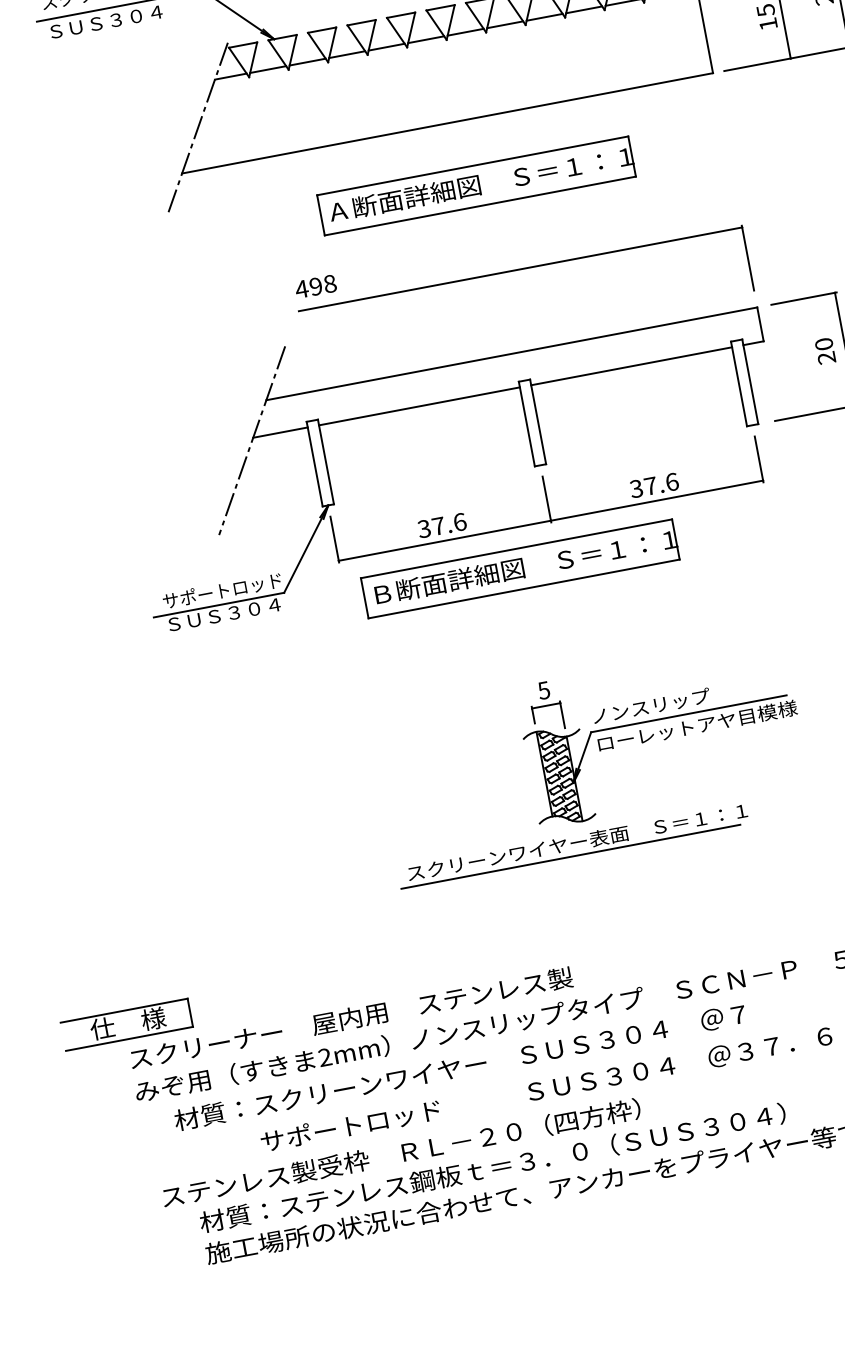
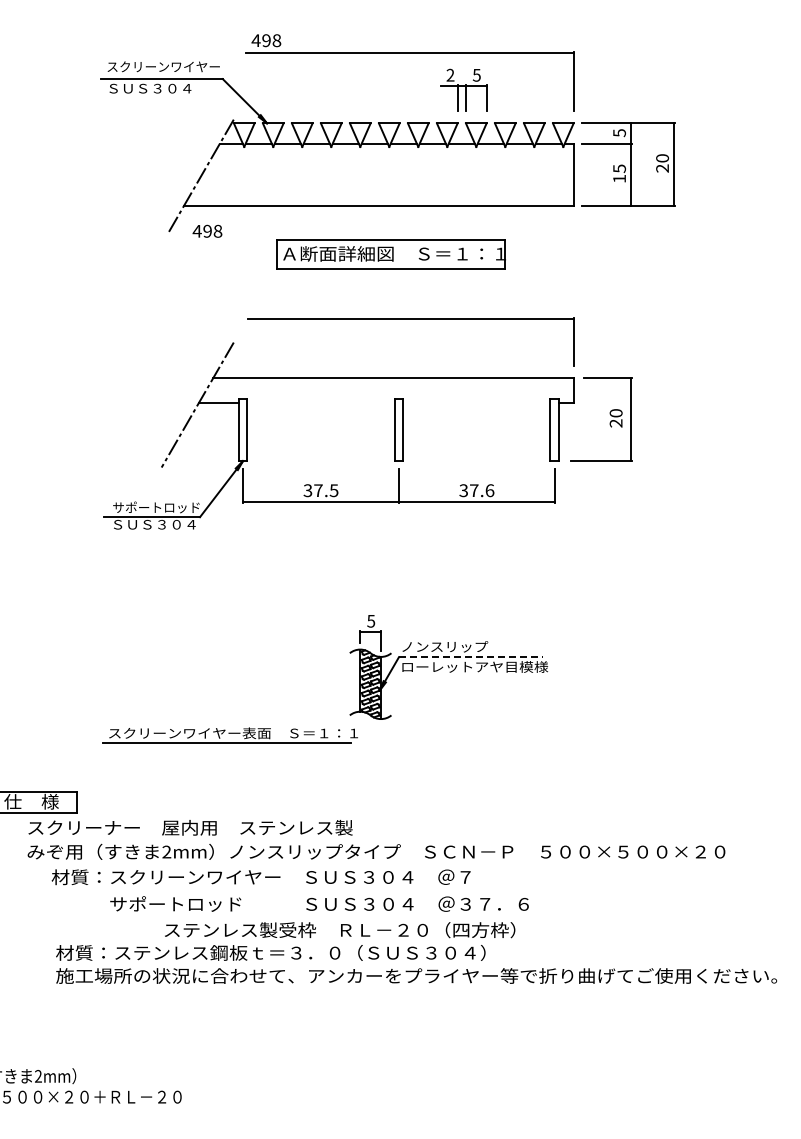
text: (315, 285) -> (207, 230), moved
line: (631, 366) -> (476, 403), removed
line: (418, 407) -> (320, 403), removed
text: (459, 522) -> (333, 490), 37.6 -> 37.5
part: (520, 568) -> (370, 531), removed
line: (688, 714) -> (470, 657), solid -> dashed
part: (572, 846) -> (229, 735), moved
text: (402, 1153) -> (340, 930), moved

